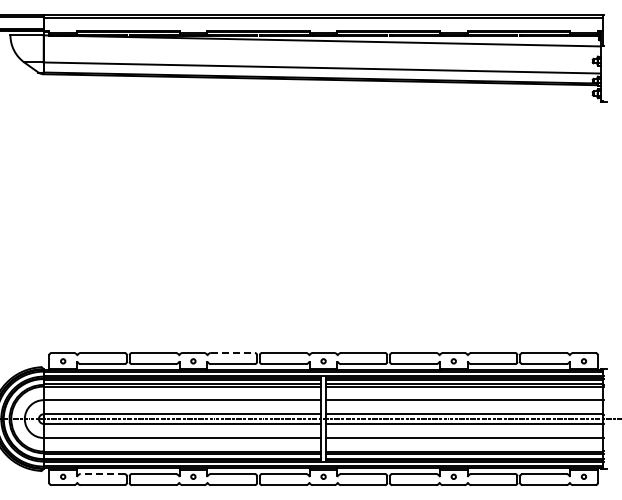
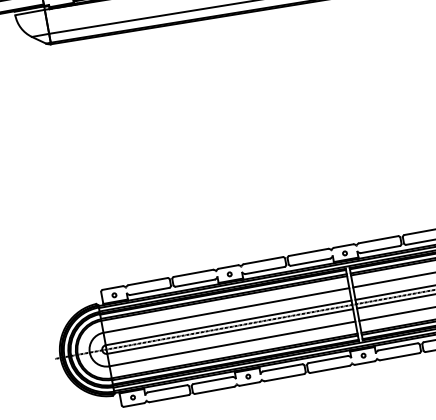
line: (232, 353) -> (263, 261), dashed -> solid
line: (102, 474) -> (167, 389), dashed -> solid

